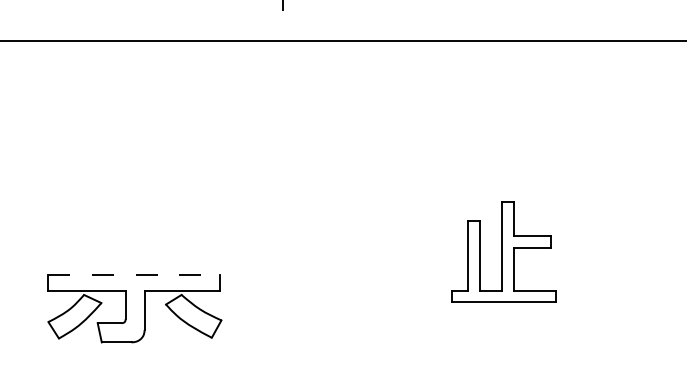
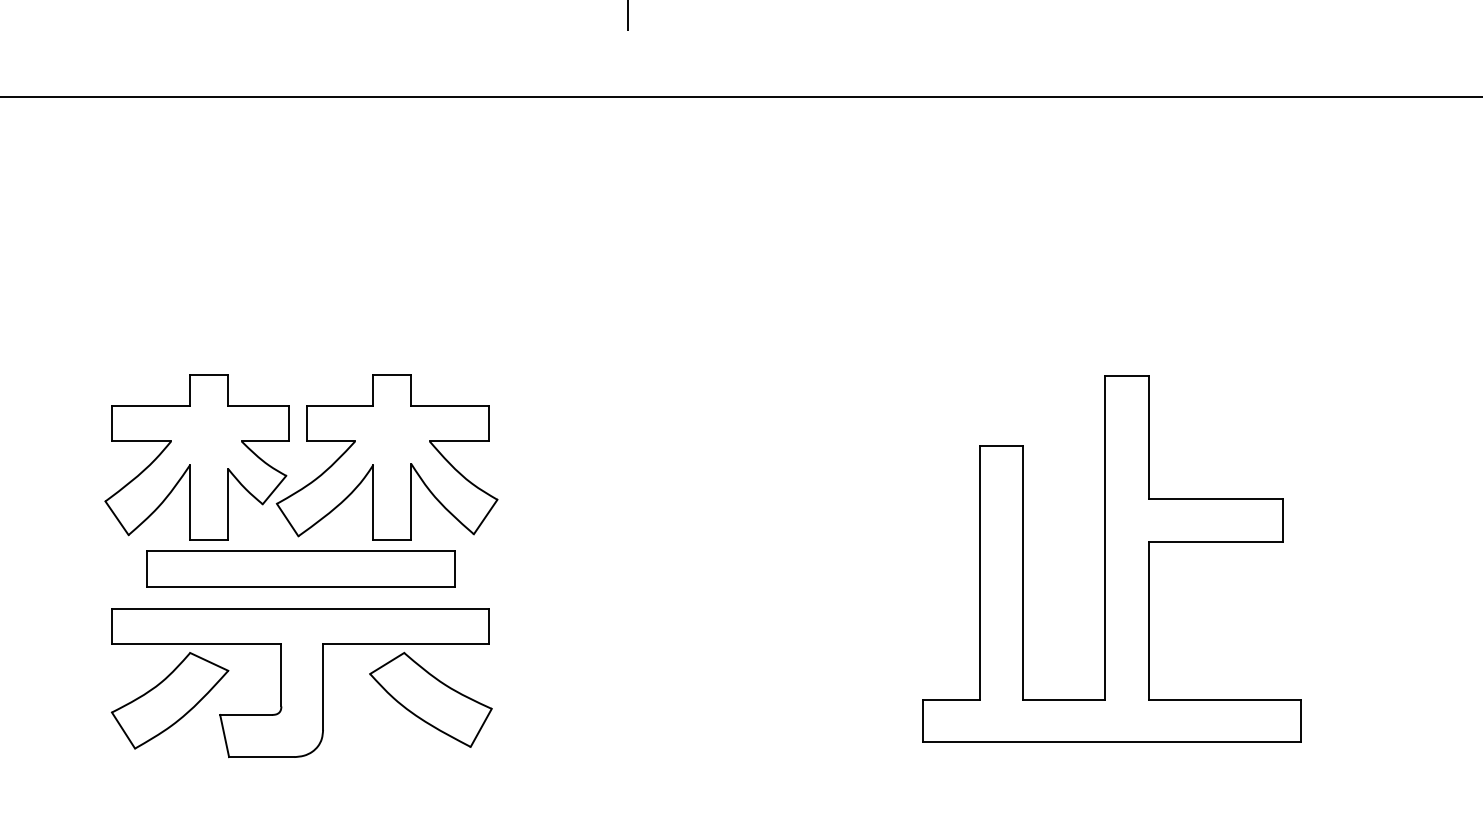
part: (134, 216) -> (300, 480), added
part: (503, 252) -> (1110, 559), size x1.67
line: (134, 275) -> (300, 610), dashed -> solid

